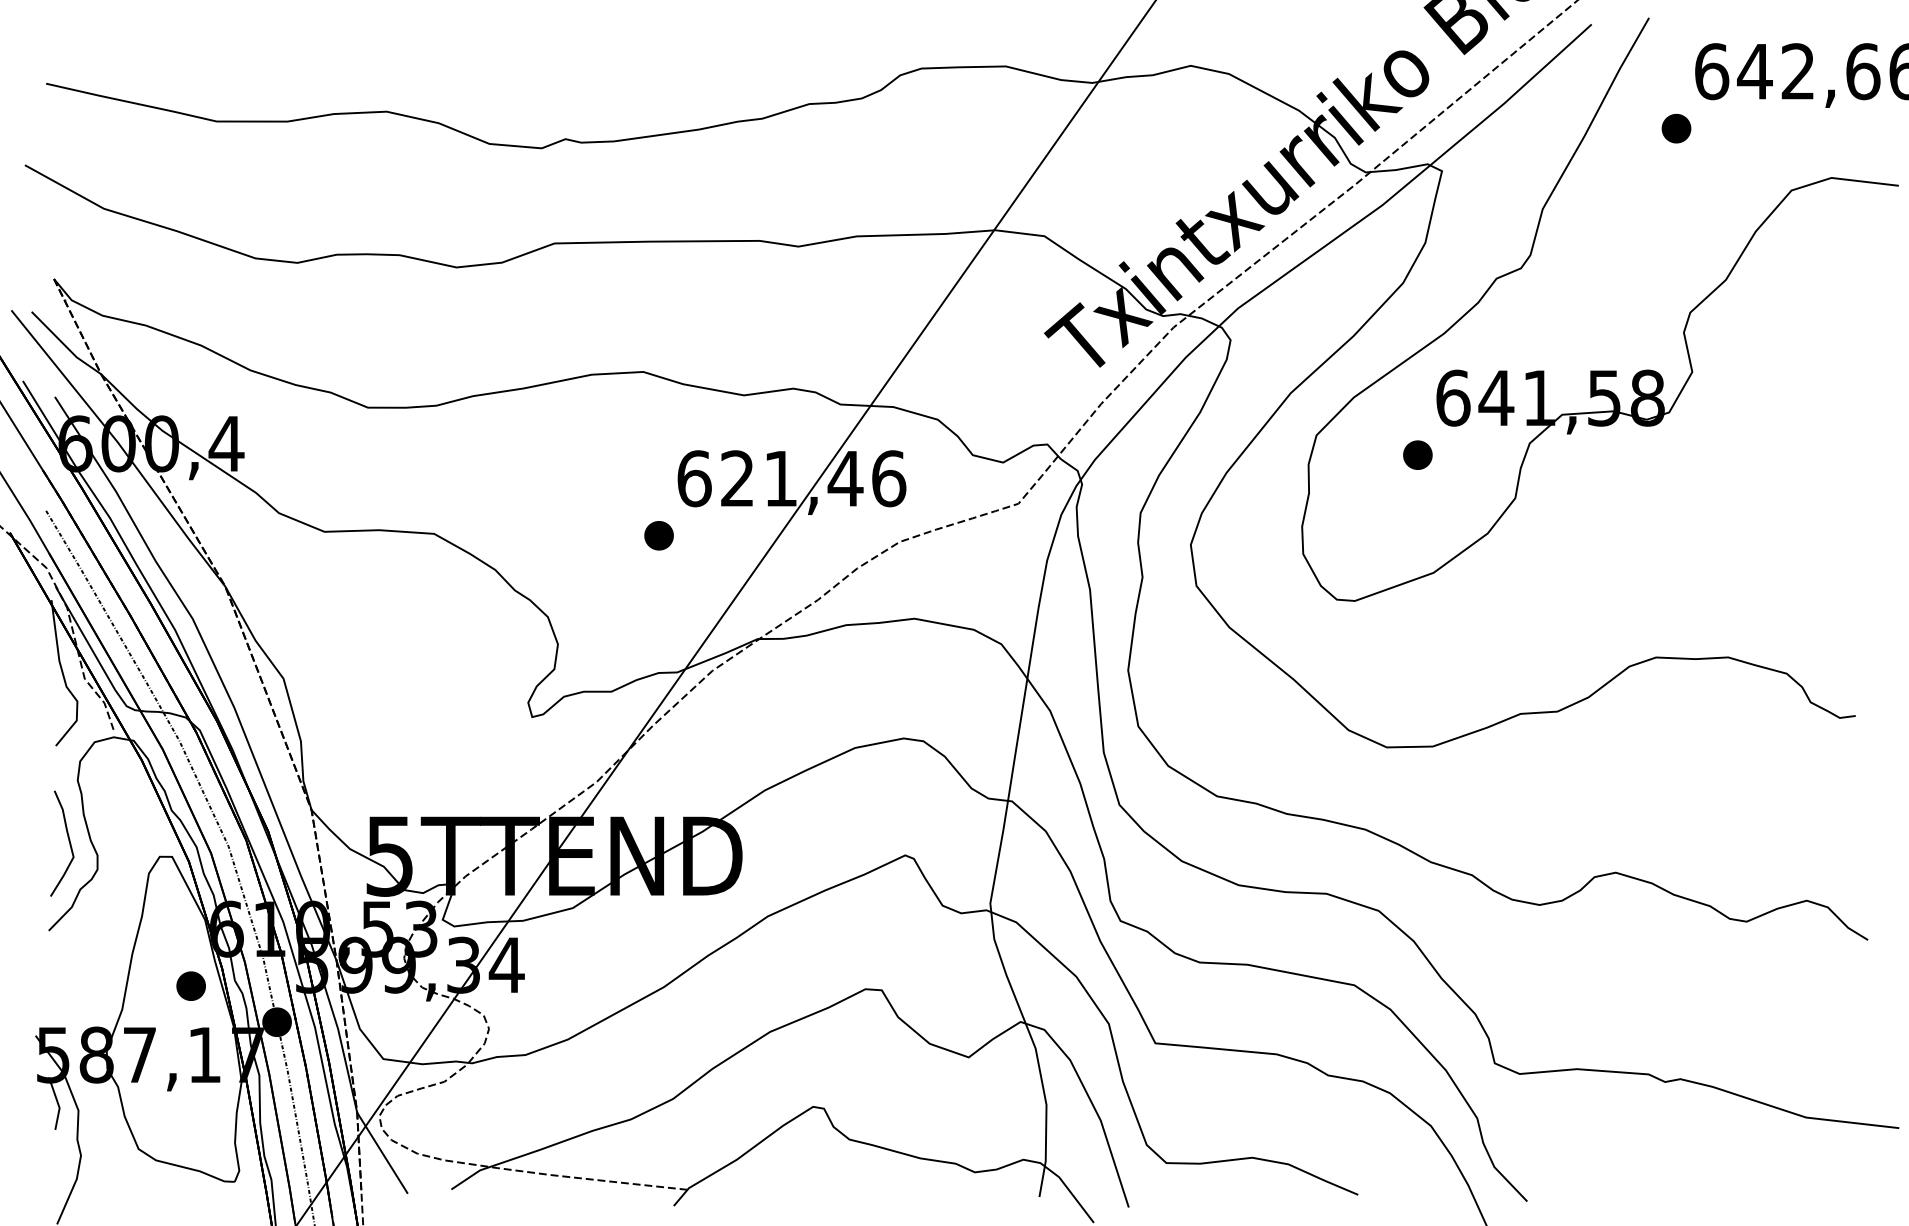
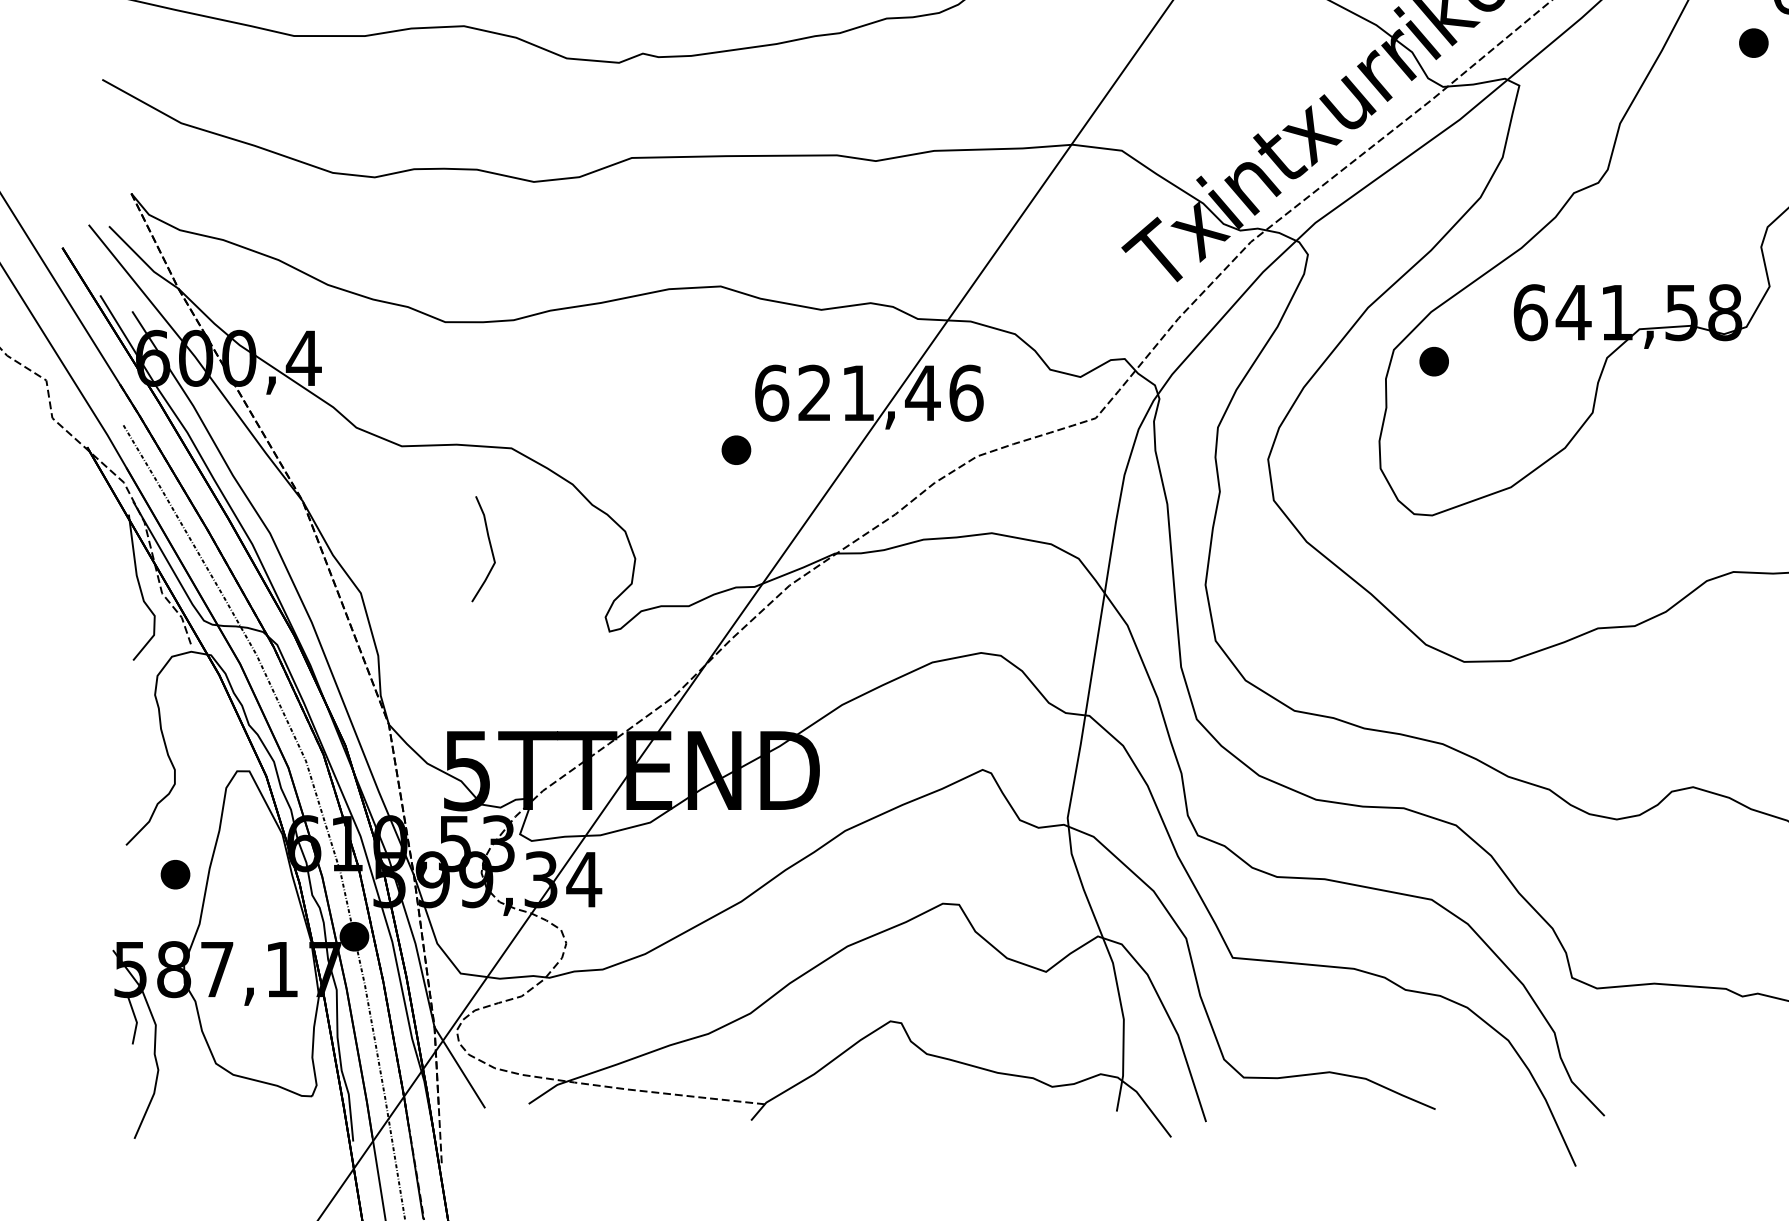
part: (1417, 454) -> (1433, 360), moved
curve: (68, 841) -> (489, 546), moved
part: (190, 985) -> (174, 873), moved

